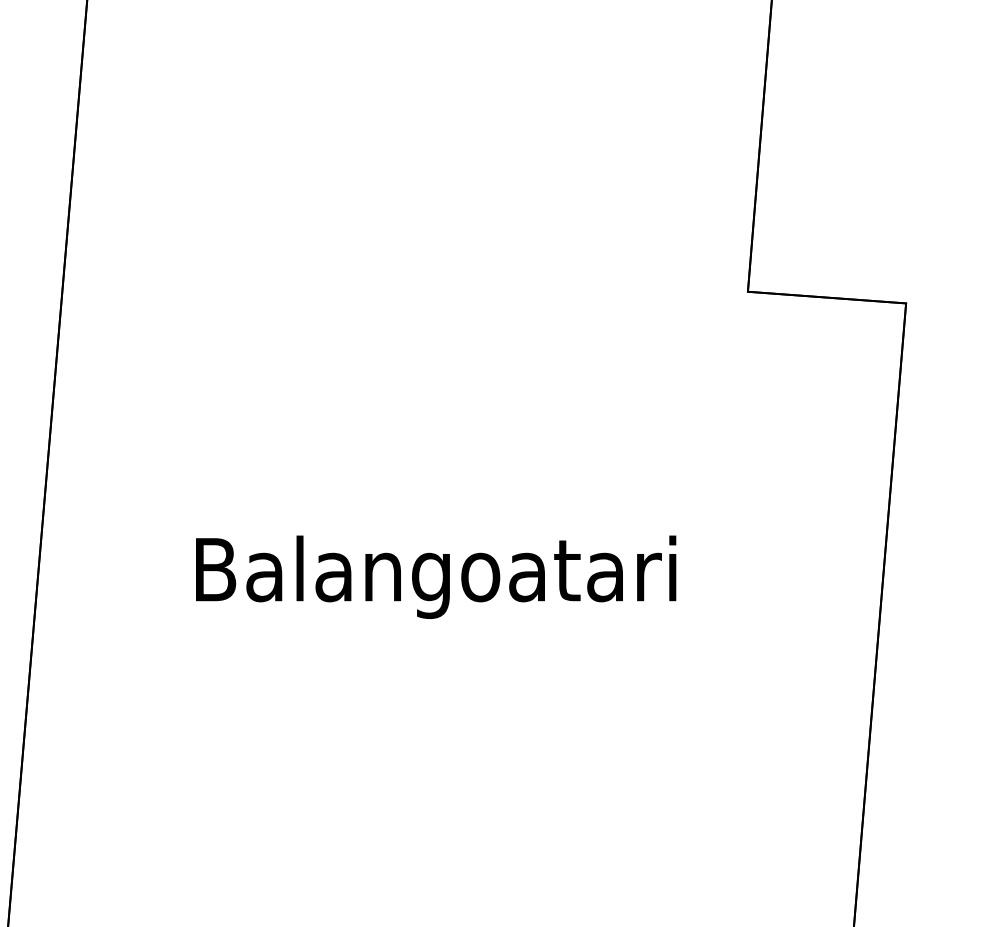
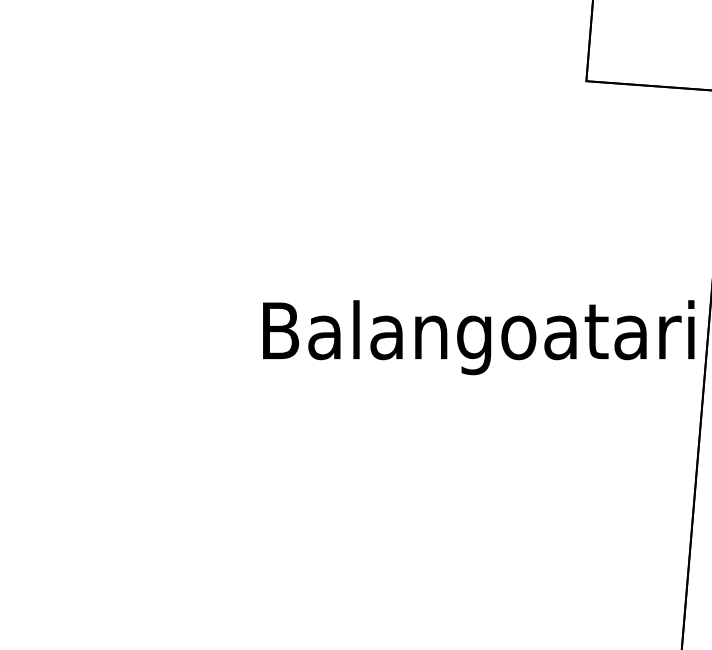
text: (436, 576) -> (479, 336), moved

